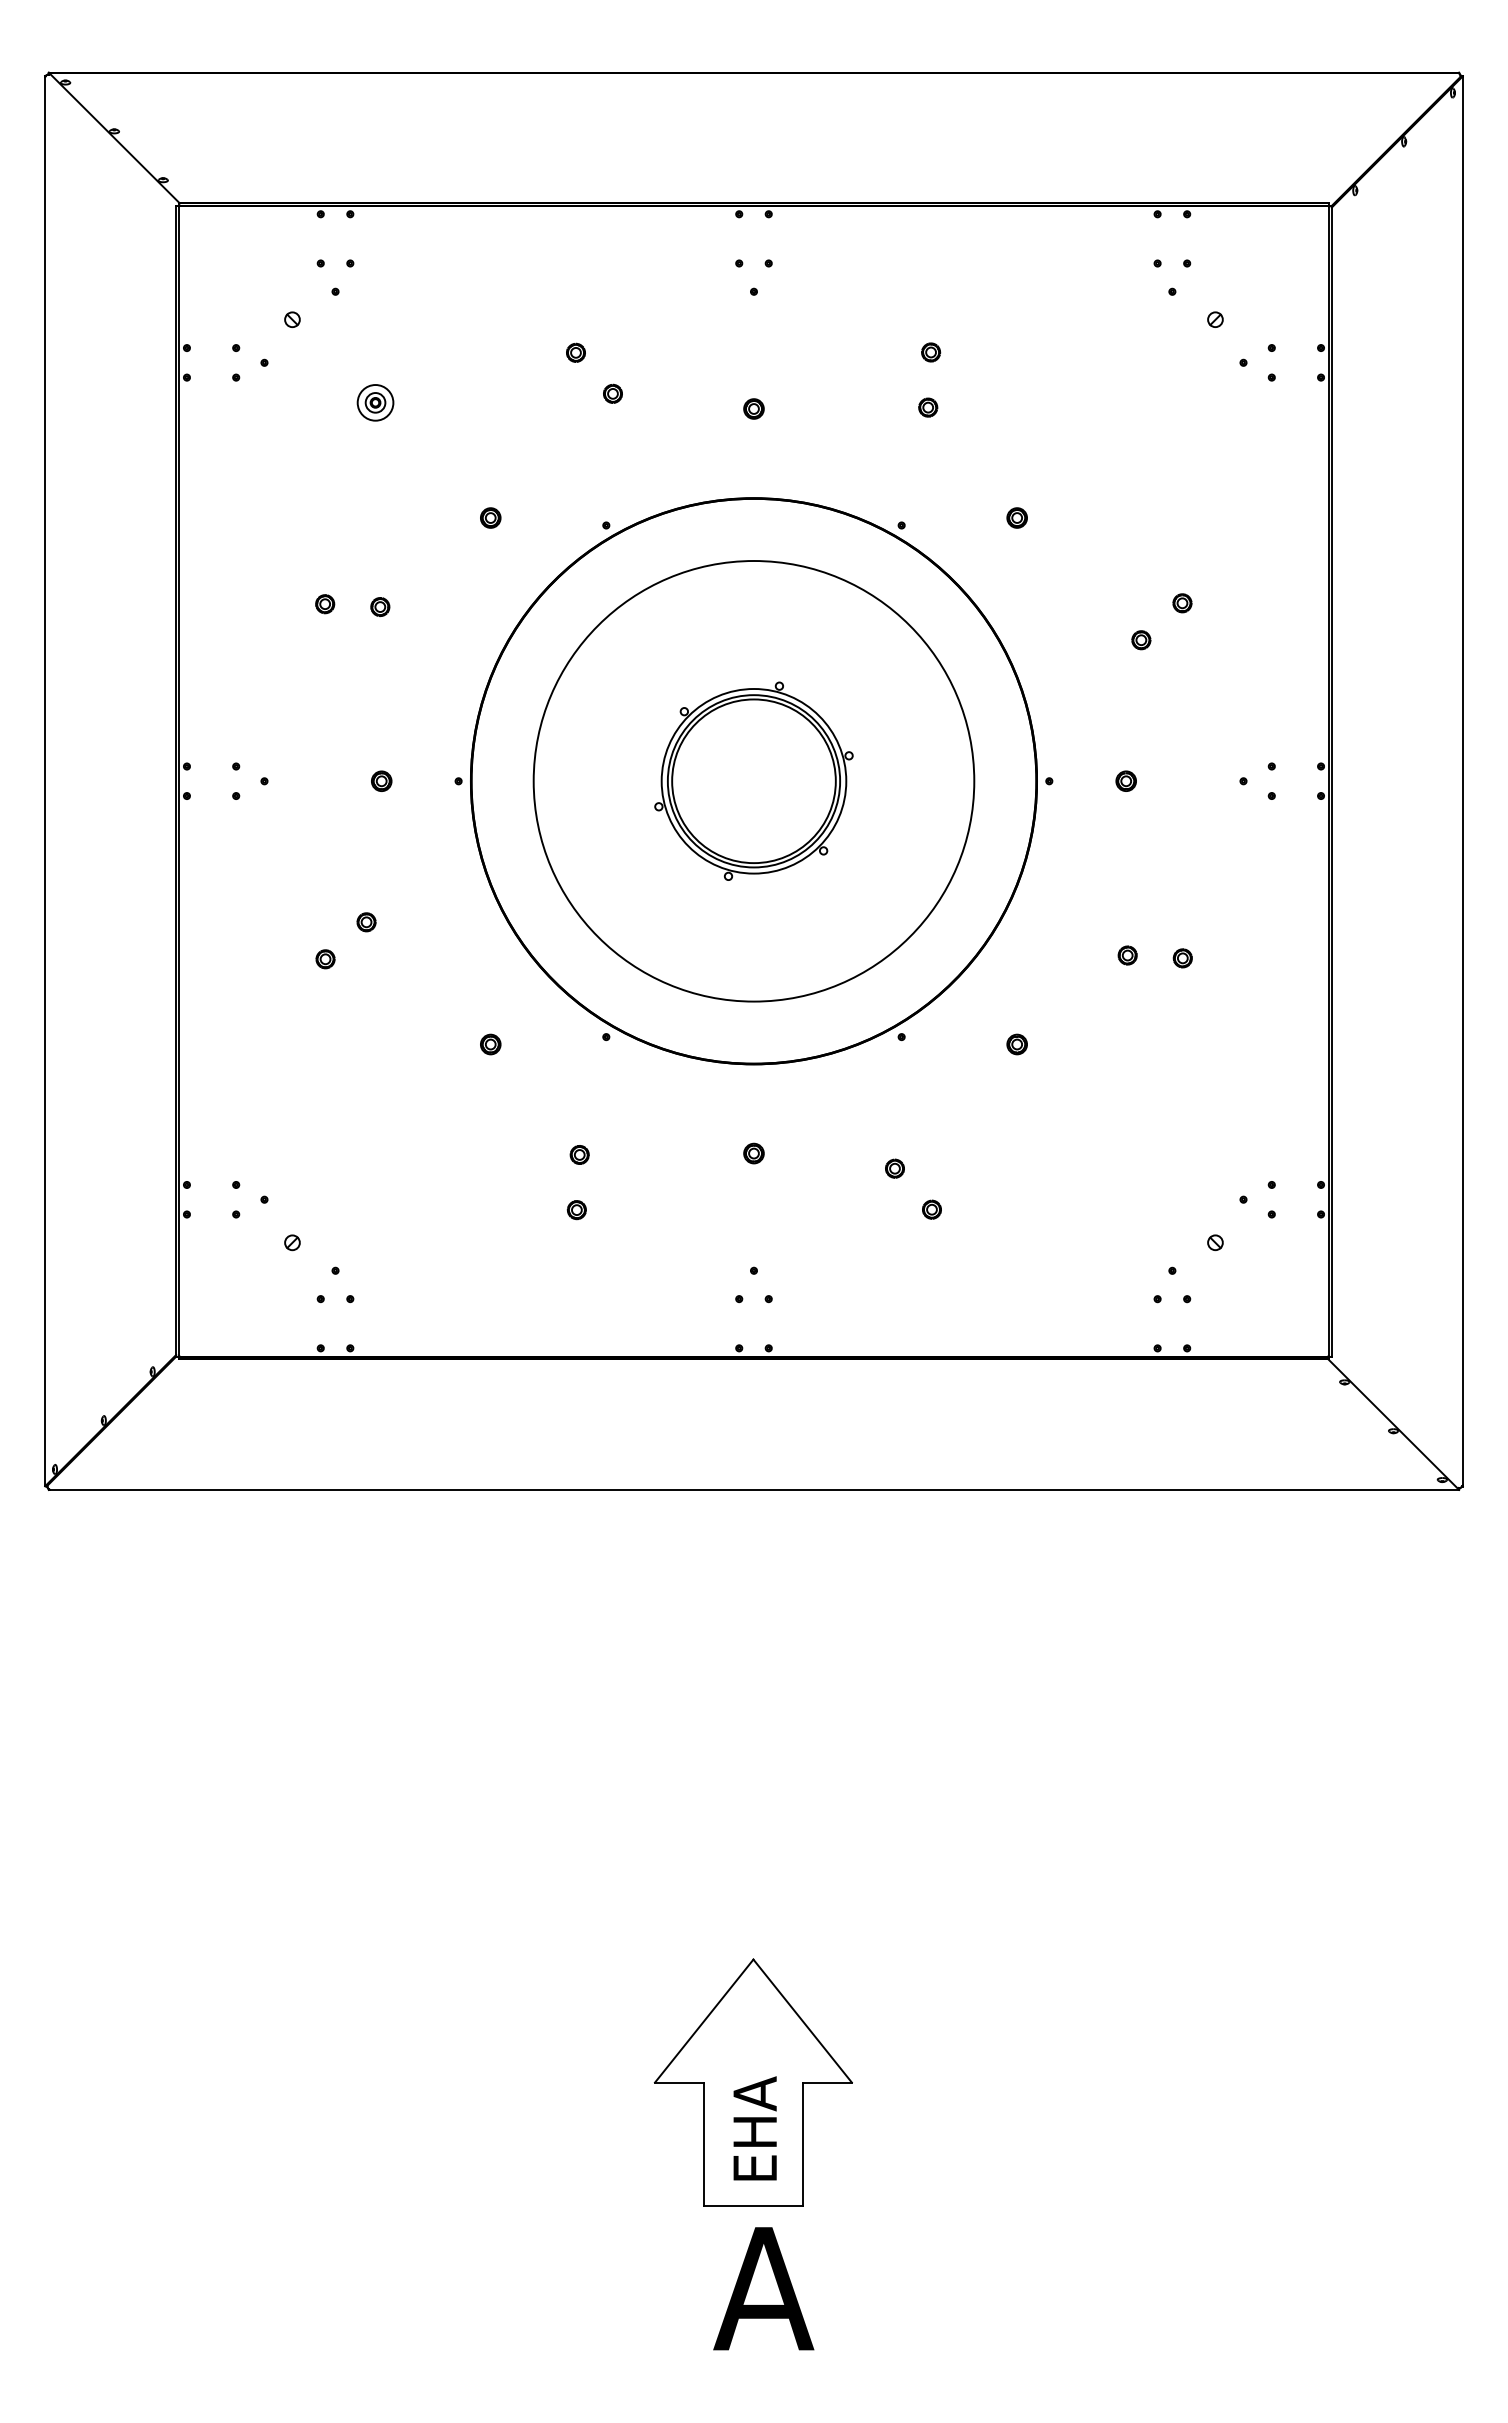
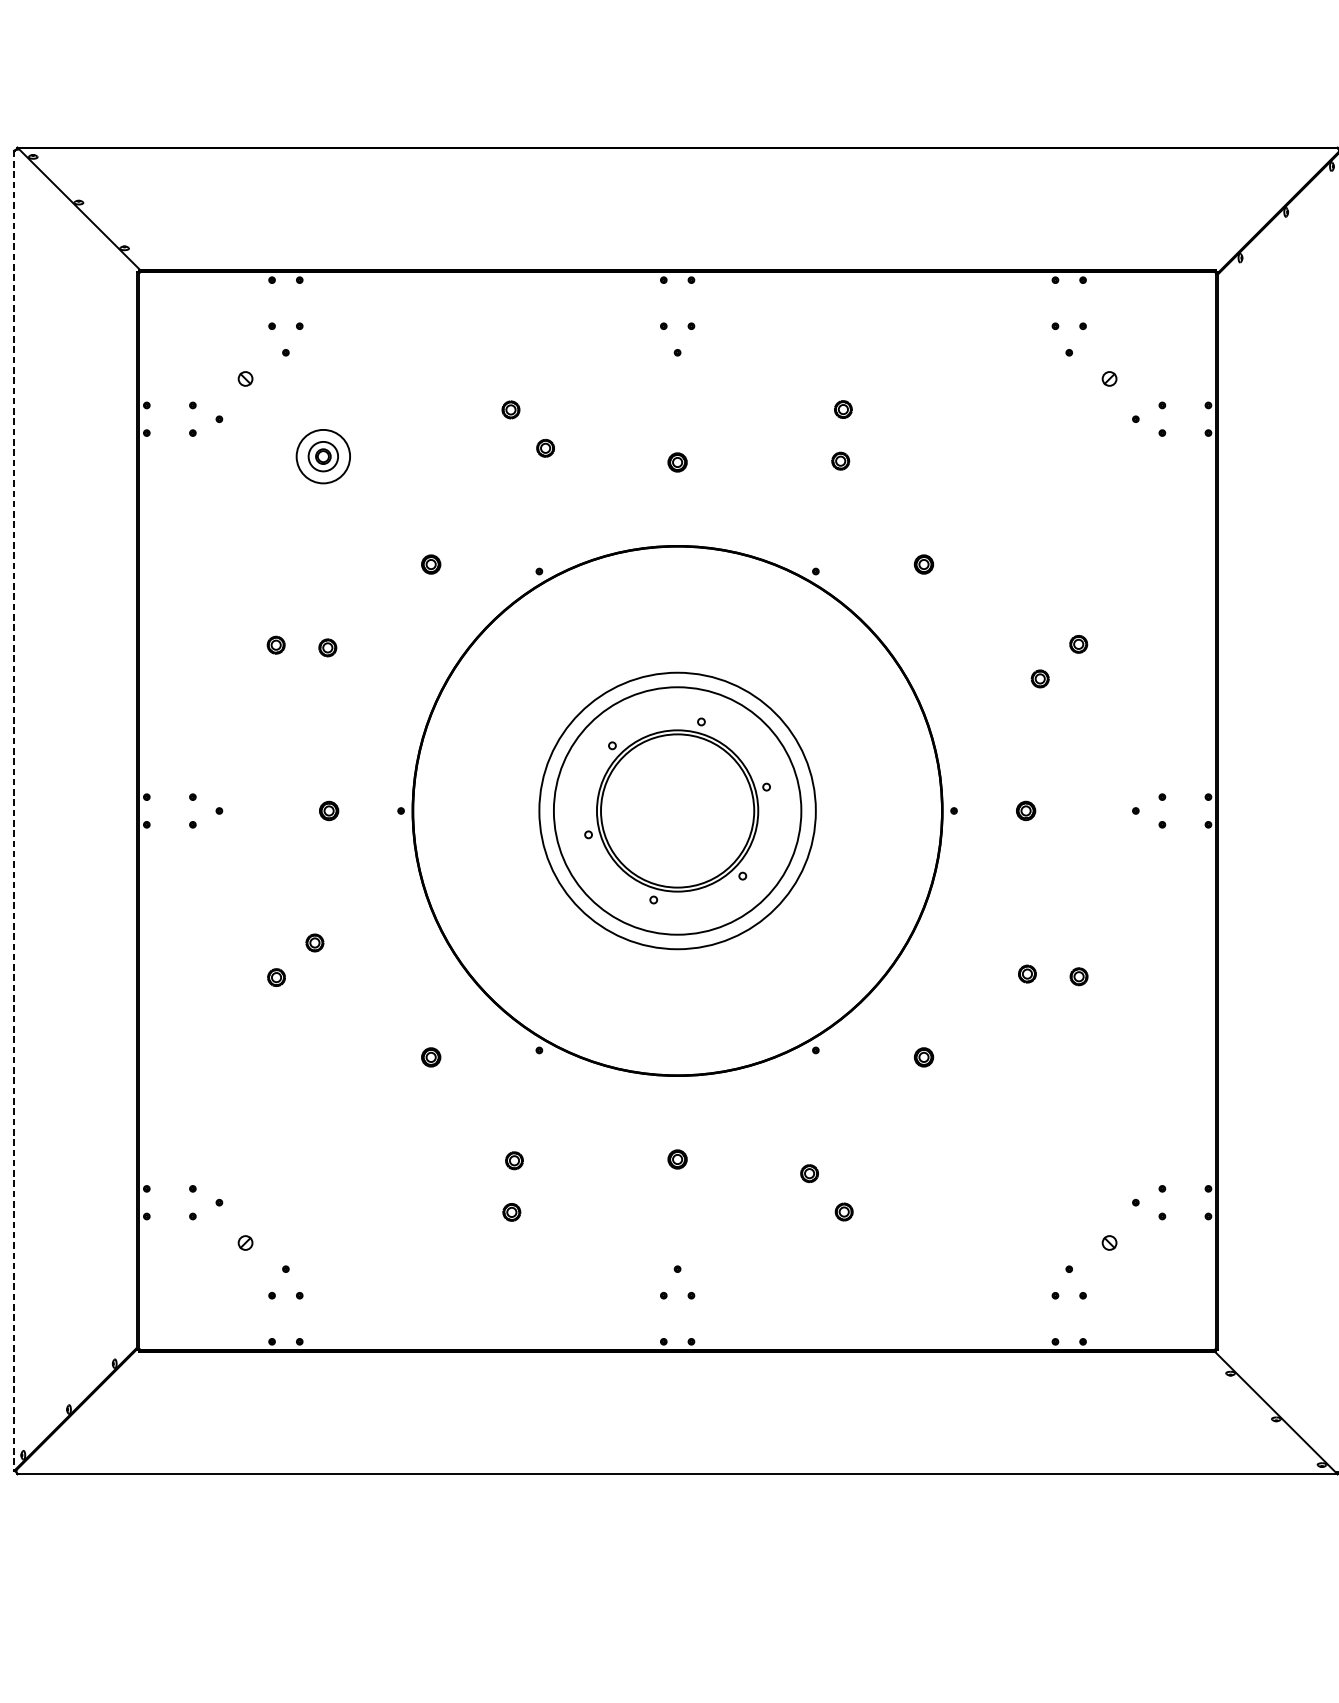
part: (375, 402) -> (323, 456), size x1.6
line: (45, 781) -> (14, 811), solid -> dashed
circle: (753, 781) -> (677, 811), size x0.6
circle: (753, 781) -> (677, 811), size x1.6

